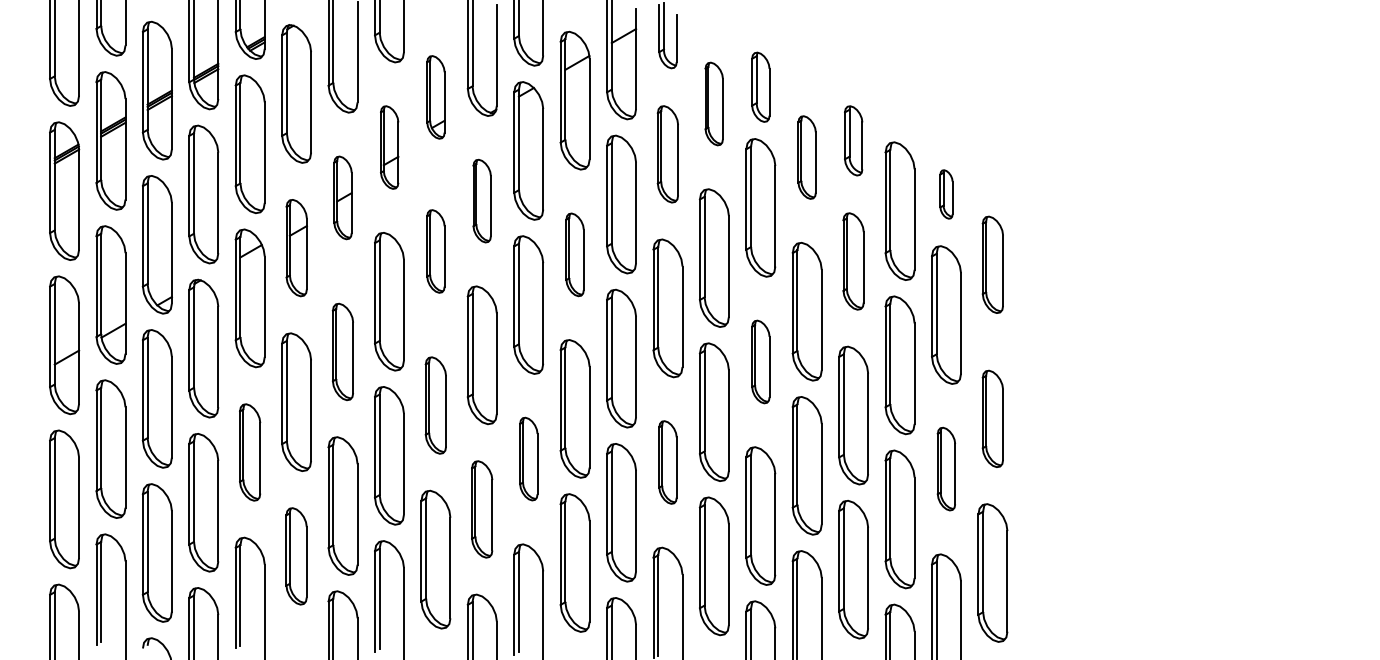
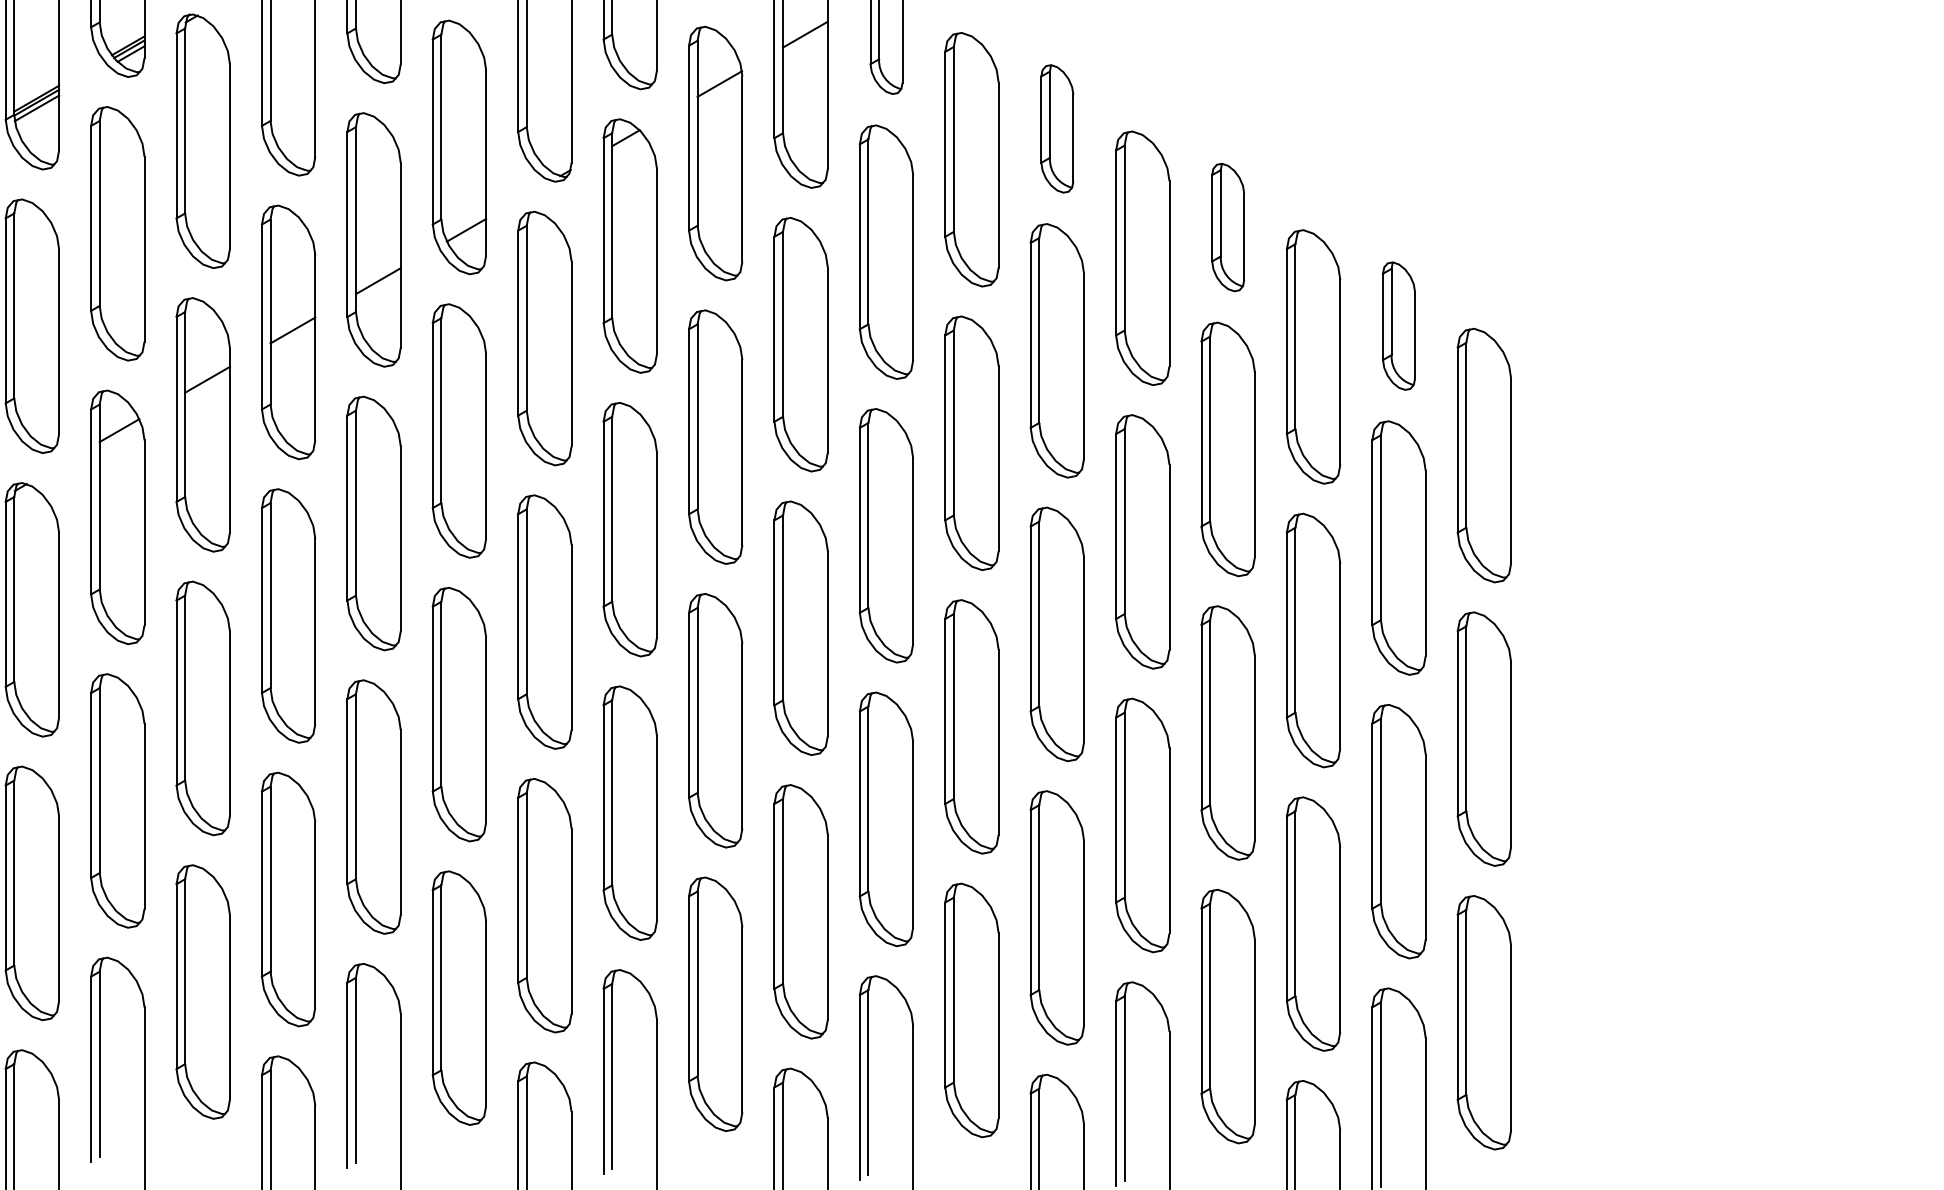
part: (435, 97) -> (458, 147), size x1.67
part: (713, 103) -> (970, 158), size x1.67
part: (389, 147) -> (374, 239), size x1.67
part: (667, 154) -> (885, 252), size x1.43
part: (806, 157) -> (1141, 258), size x1.67
part: (946, 194) -> (1398, 326), size x1.43
part: (342, 197) -> (287, 331), size x1.67
part: (481, 200) -> (543, 337), size x1.67
part: (296, 247) -> (202, 423), size x1.43
part: (435, 251) -> (458, 431), size x1.67
part: (574, 254) -> (714, 436), size x1.67
part: (853, 261) -> (1227, 449), size x1.43
part: (992, 264) -> (1483, 455), size x1.43
part: (342, 351) -> (287, 615), size x1.43
part: (760, 361) -> (1056, 633), size x1.67
part: (435, 405) -> (458, 714), size x1.43
part: (992, 418) -> (1483, 738), size x1.43
part: (249, 452) -> (116, 800), size x1.43
part: (528, 458) -> (629, 811), size x1.67
part: (667, 462) -> (885, 819), size x1.67
part: (946, 468) -> (1398, 830), size x1.67
part: (481, 509) -> (543, 905), size x1.43
part: (296, 556) -> (202, 992), size x1.43

